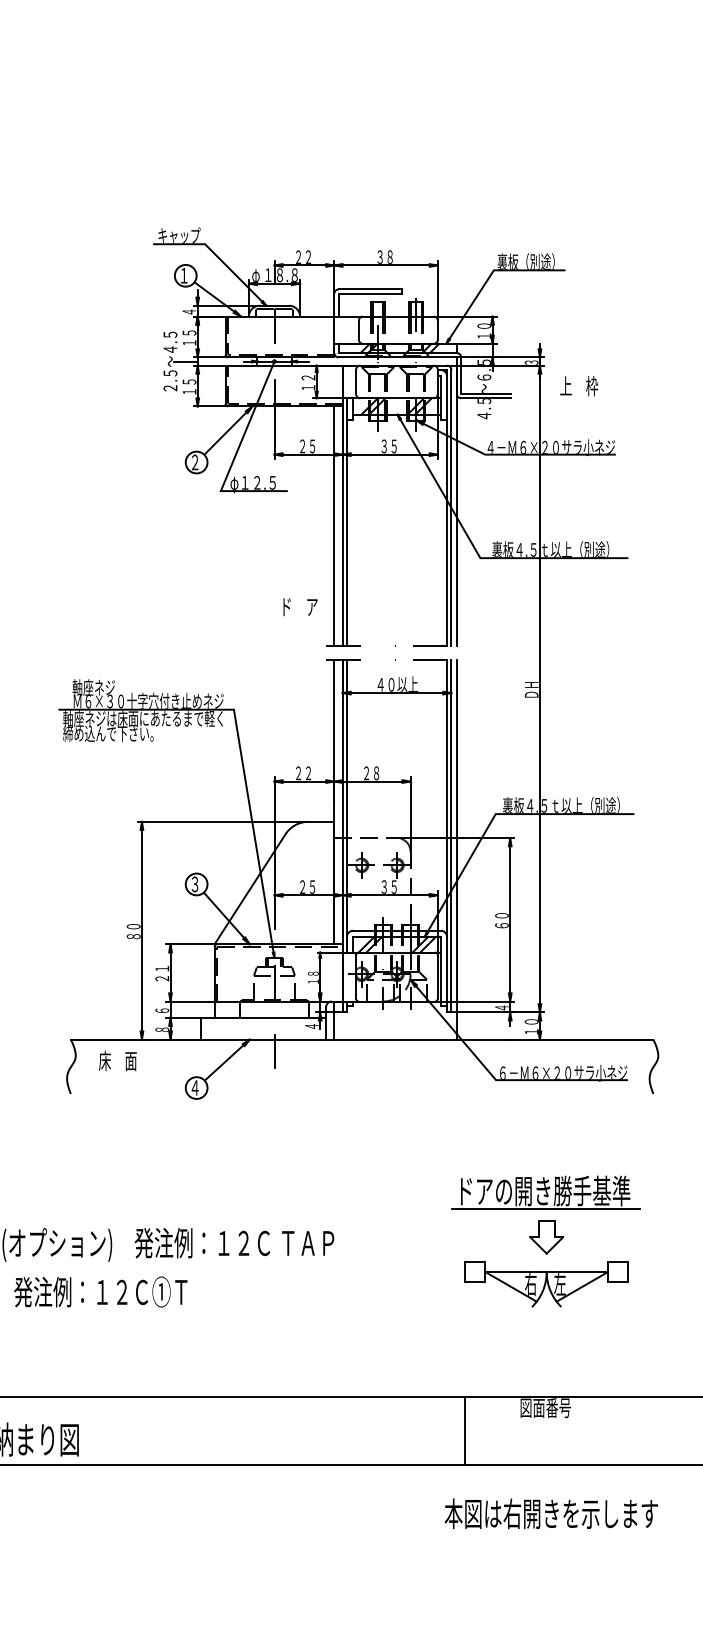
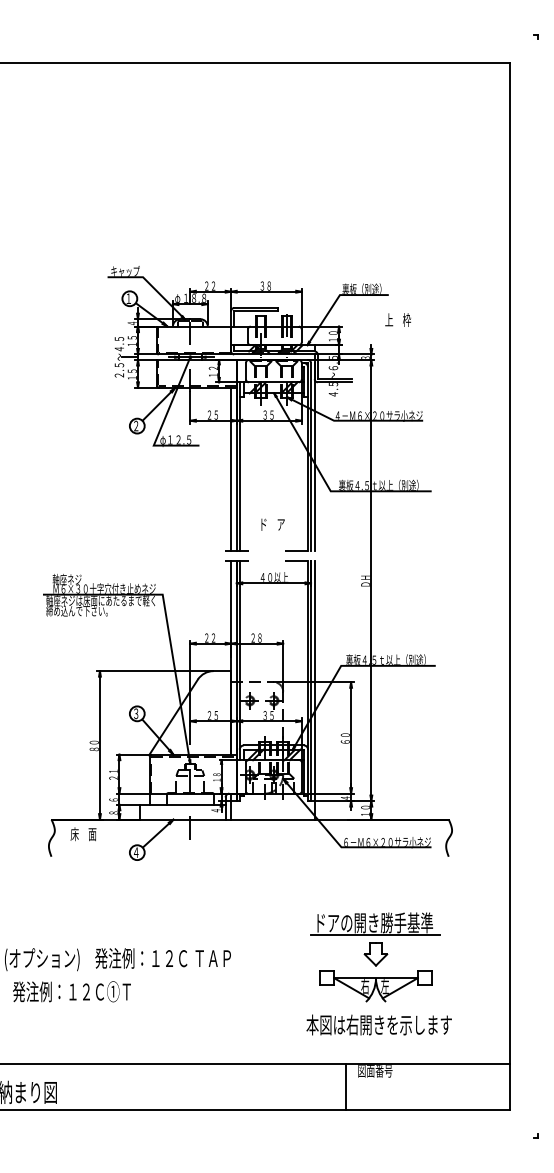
text: (578, 385) -> (397, 319), moved
text: (299, 606) -> (272, 524), moved
line: (465, 1430) -> (346, 1086), moved
text: (550, 1513) -> (378, 1024), moved

